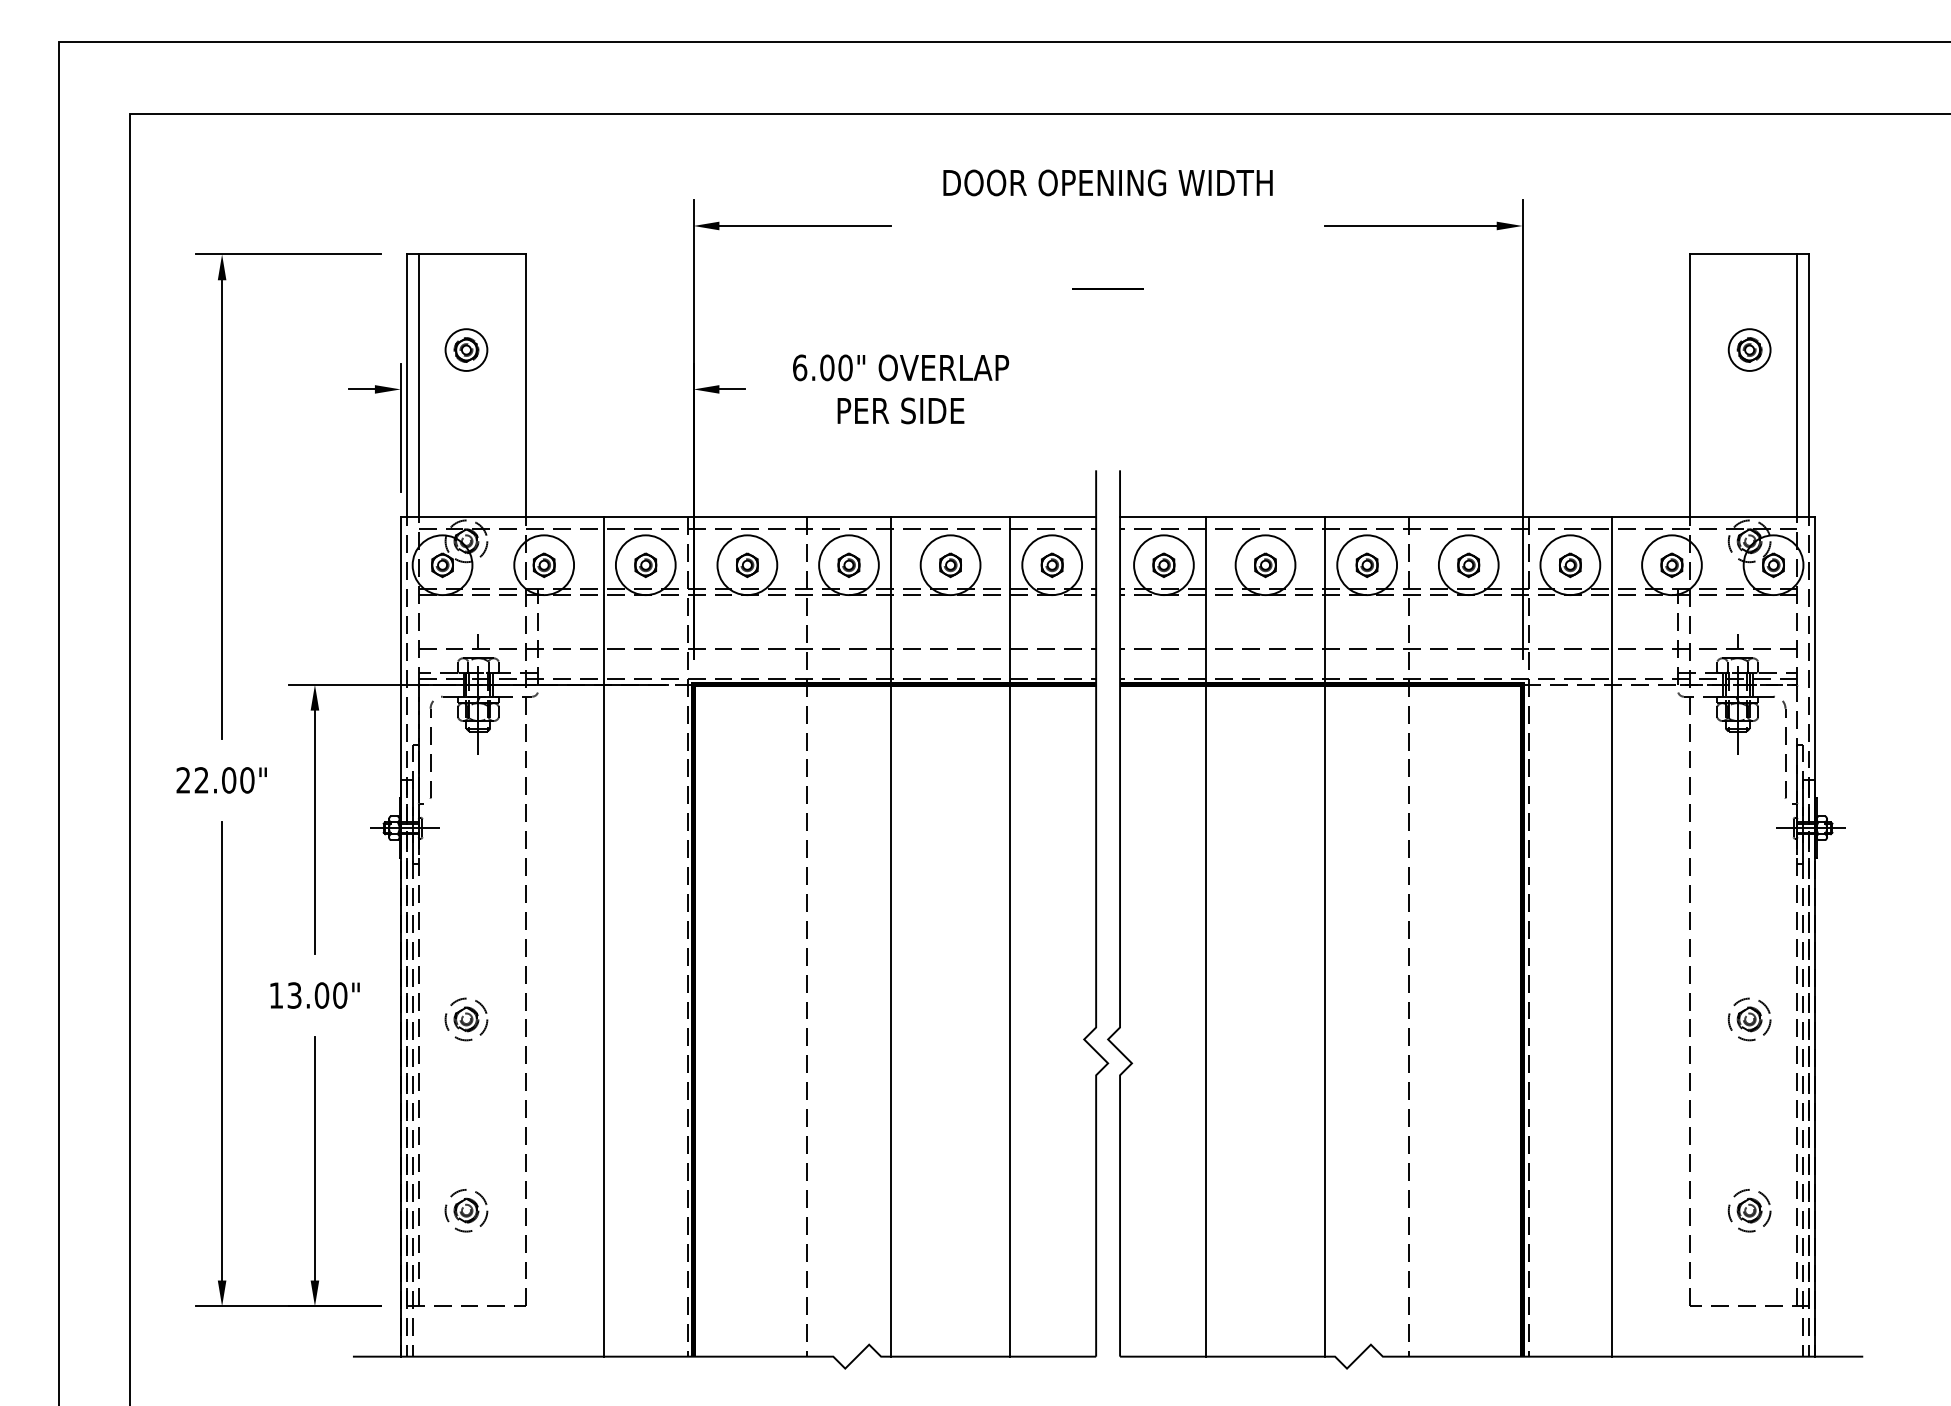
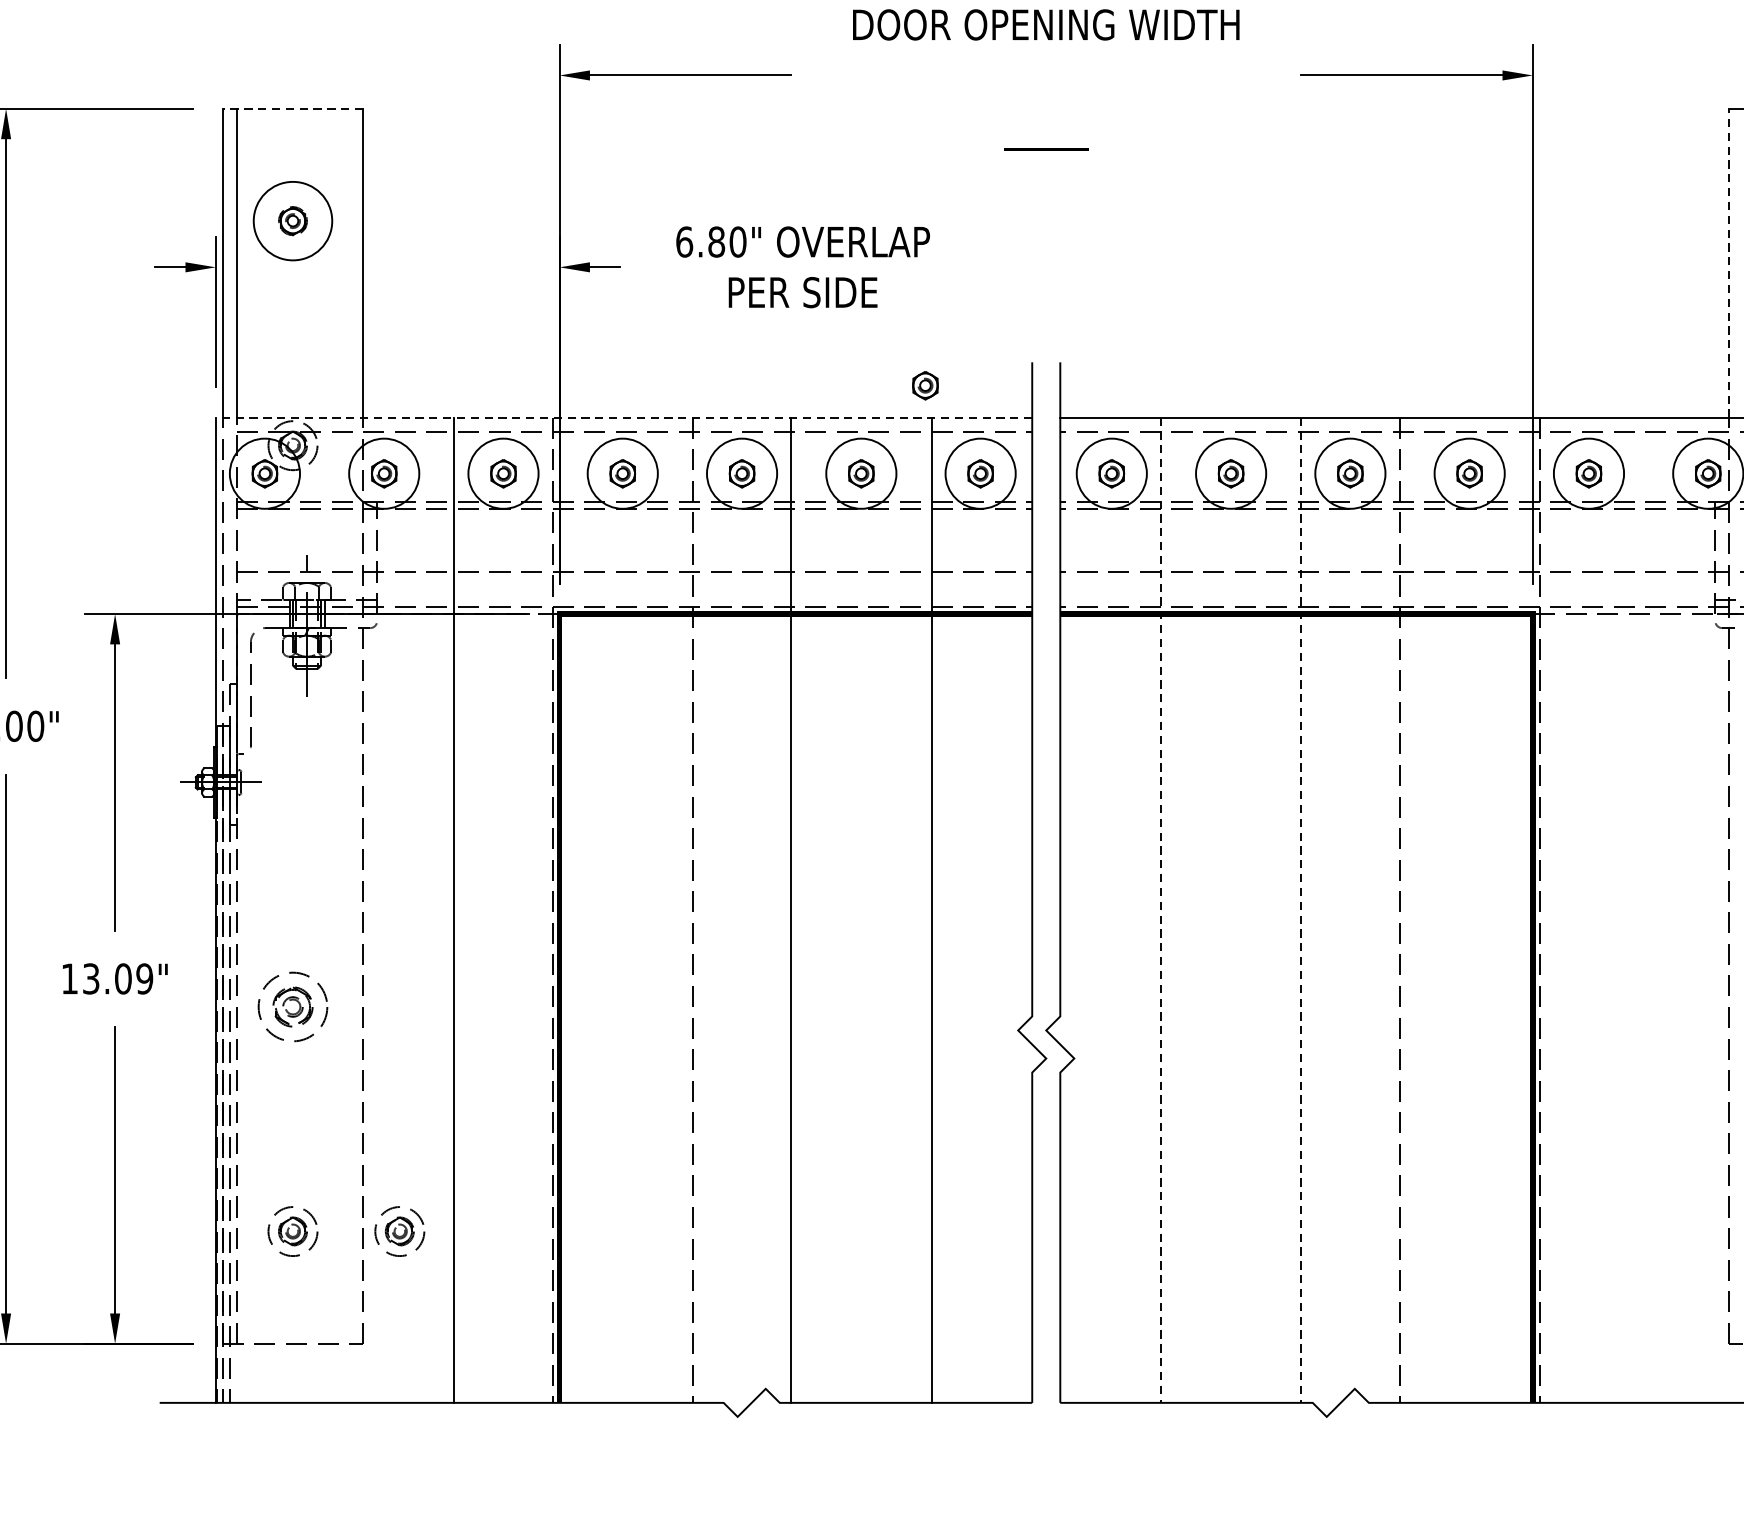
line: (466, 254) -> (293, 108), solid -> dashed
circle: (466, 349) -> (293, 220), size x1.6
text: (827, 367) -> (716, 241), 6.00" -> 6.80"
line: (1689, 385) -> (1728, 262), solid -> dashed
part: (1004, 490) -> (924, 386), added
line: (748, 517) -> (624, 417), solid -> dashed
line: (1612, 936) -> (1638, 909), removed
line: (1205, 937) -> (1160, 910), solid -> dashed
line: (1325, 937) -> (1301, 910), solid -> dashed
text: (340, 995) -> (145, 978), 13.00" -> 13.09"
part: (466, 1019) -> (293, 1007), size x1.4
part: (557, 1210) -> (399, 1231), added

